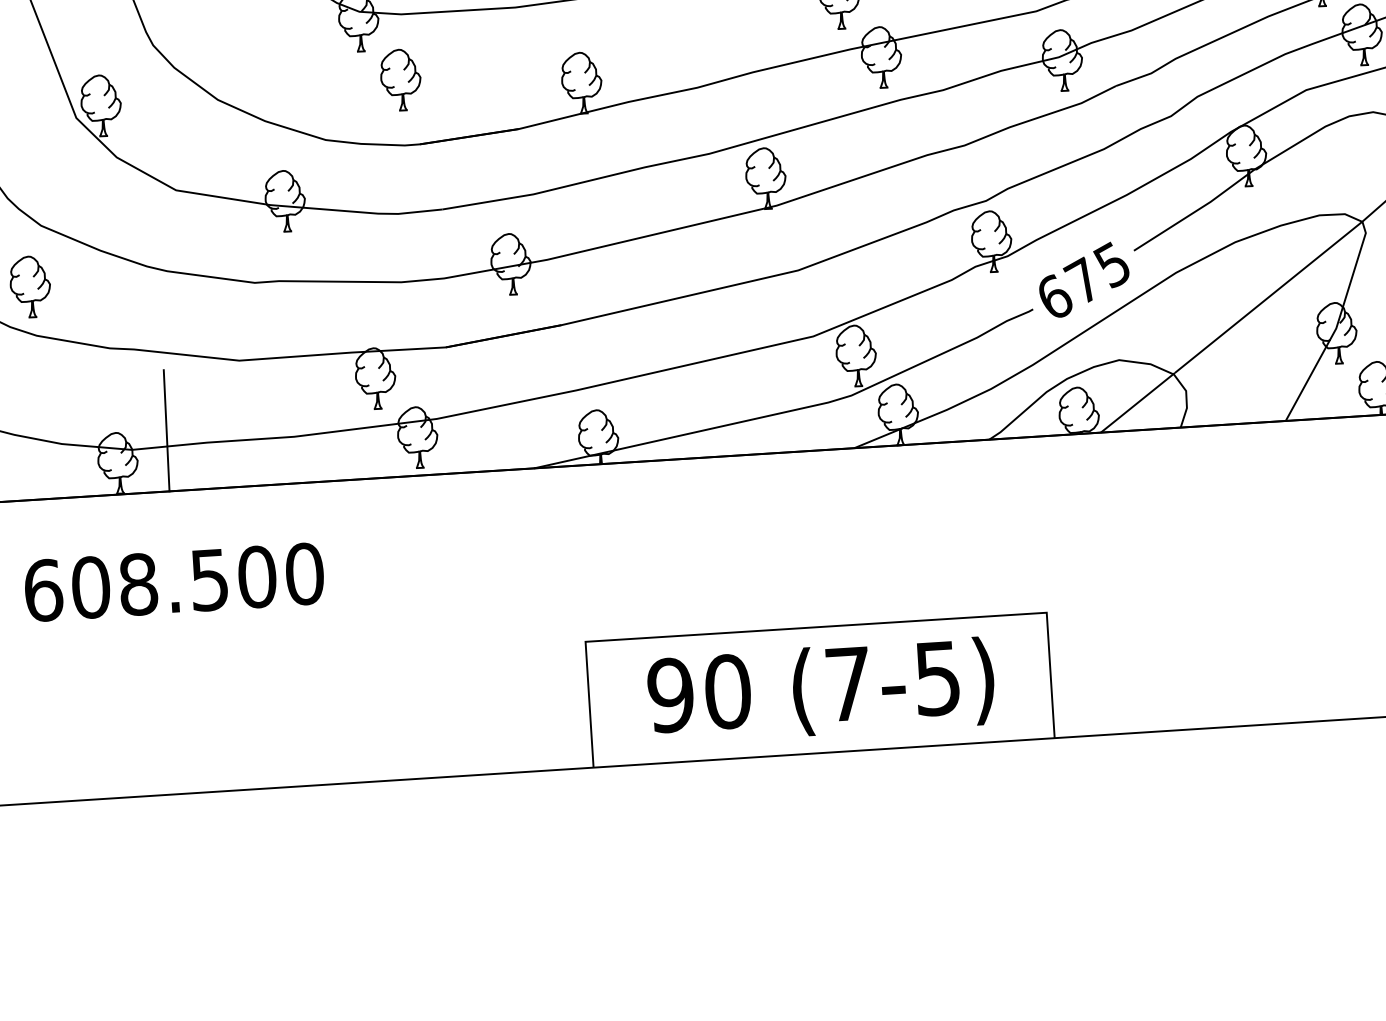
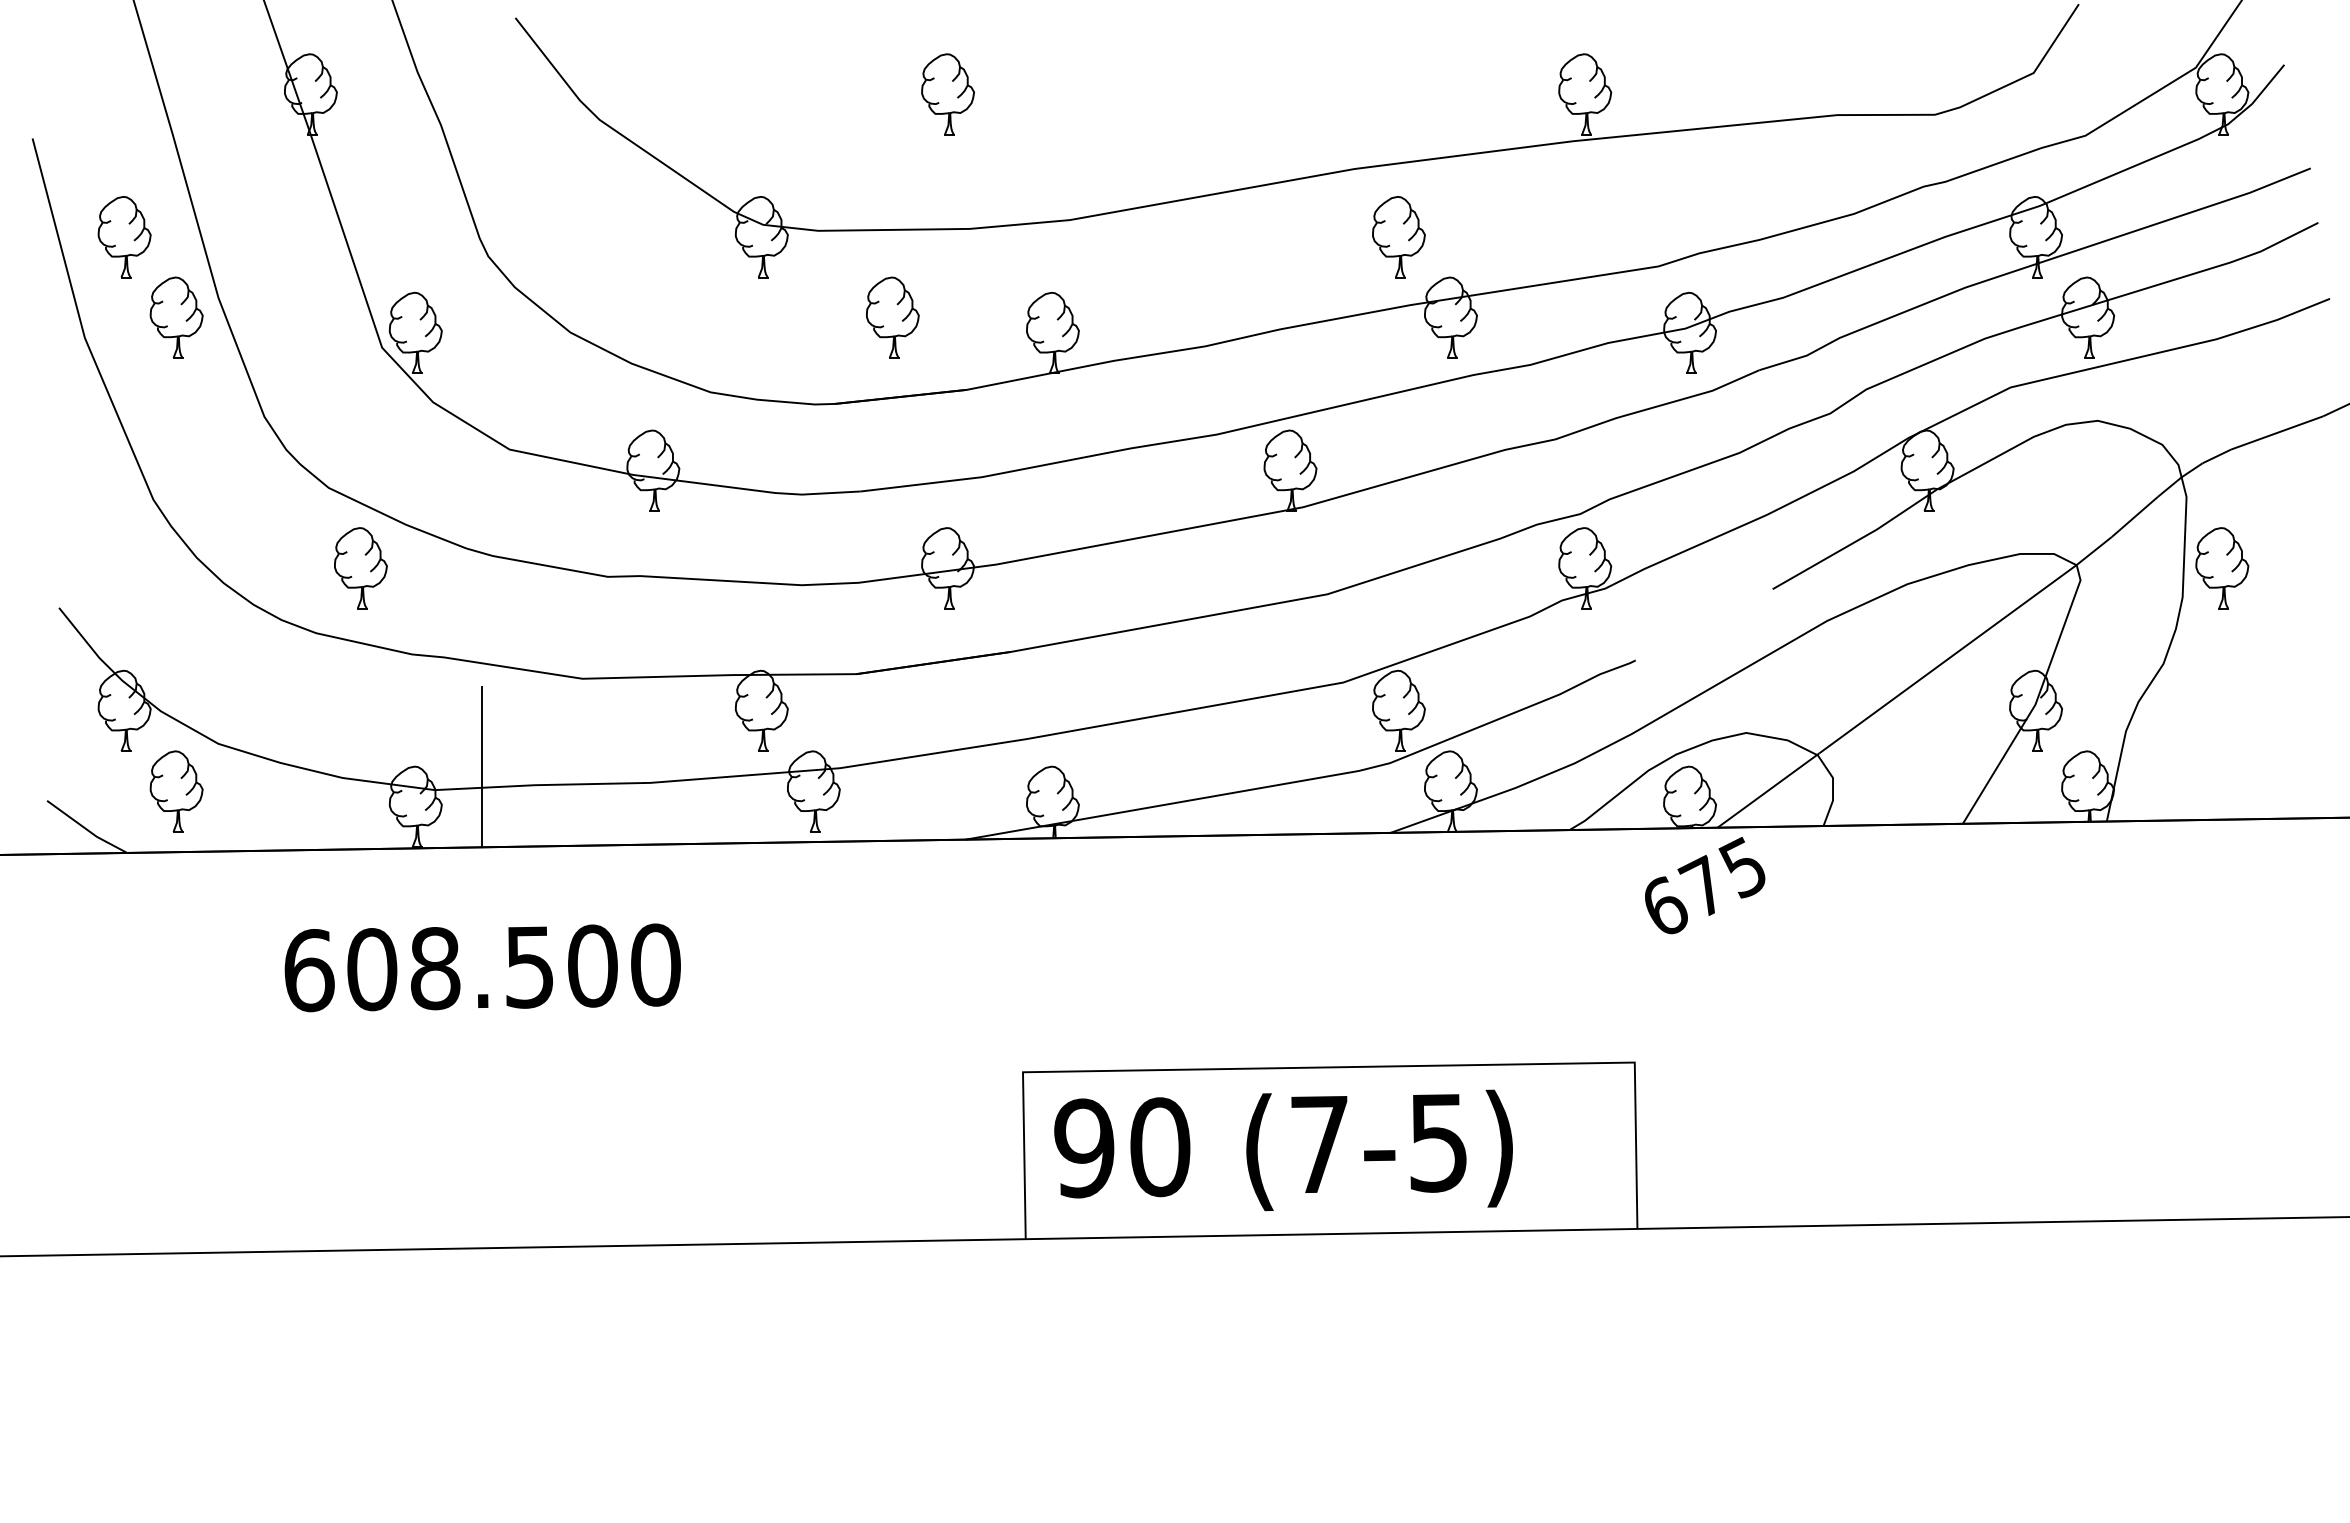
part: (400, 79) -> (892, 317), moved
text: (1084, 279) -> (1705, 885), moved
part: (30, 287) -> (360, 568), moved
text: (821, 689) -> (1283, 1150), moved

